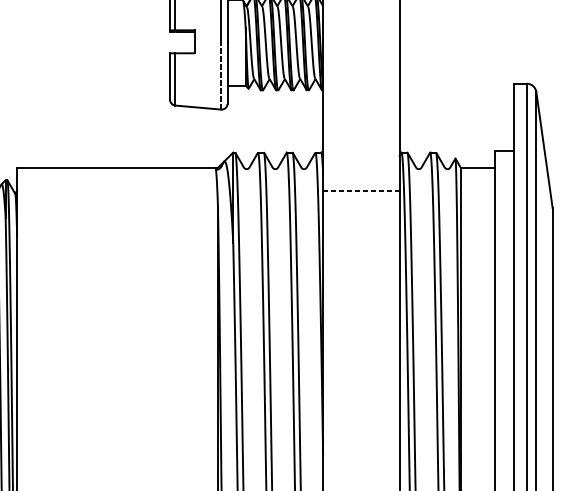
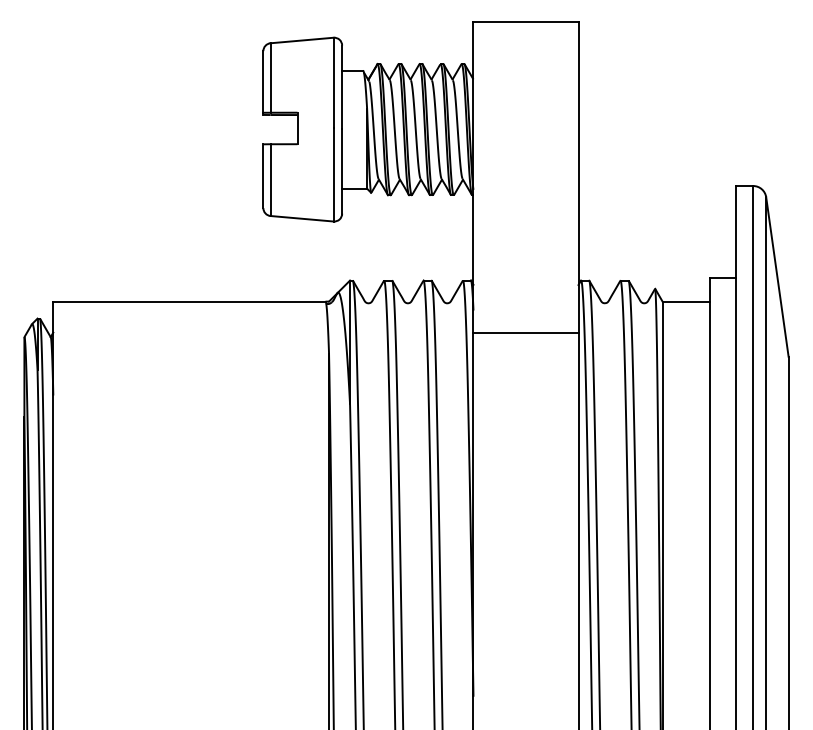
line: (221, 75) -> (333, 174), dashed -> solid
line: (361, 190) -> (526, 332), dashed -> solid

